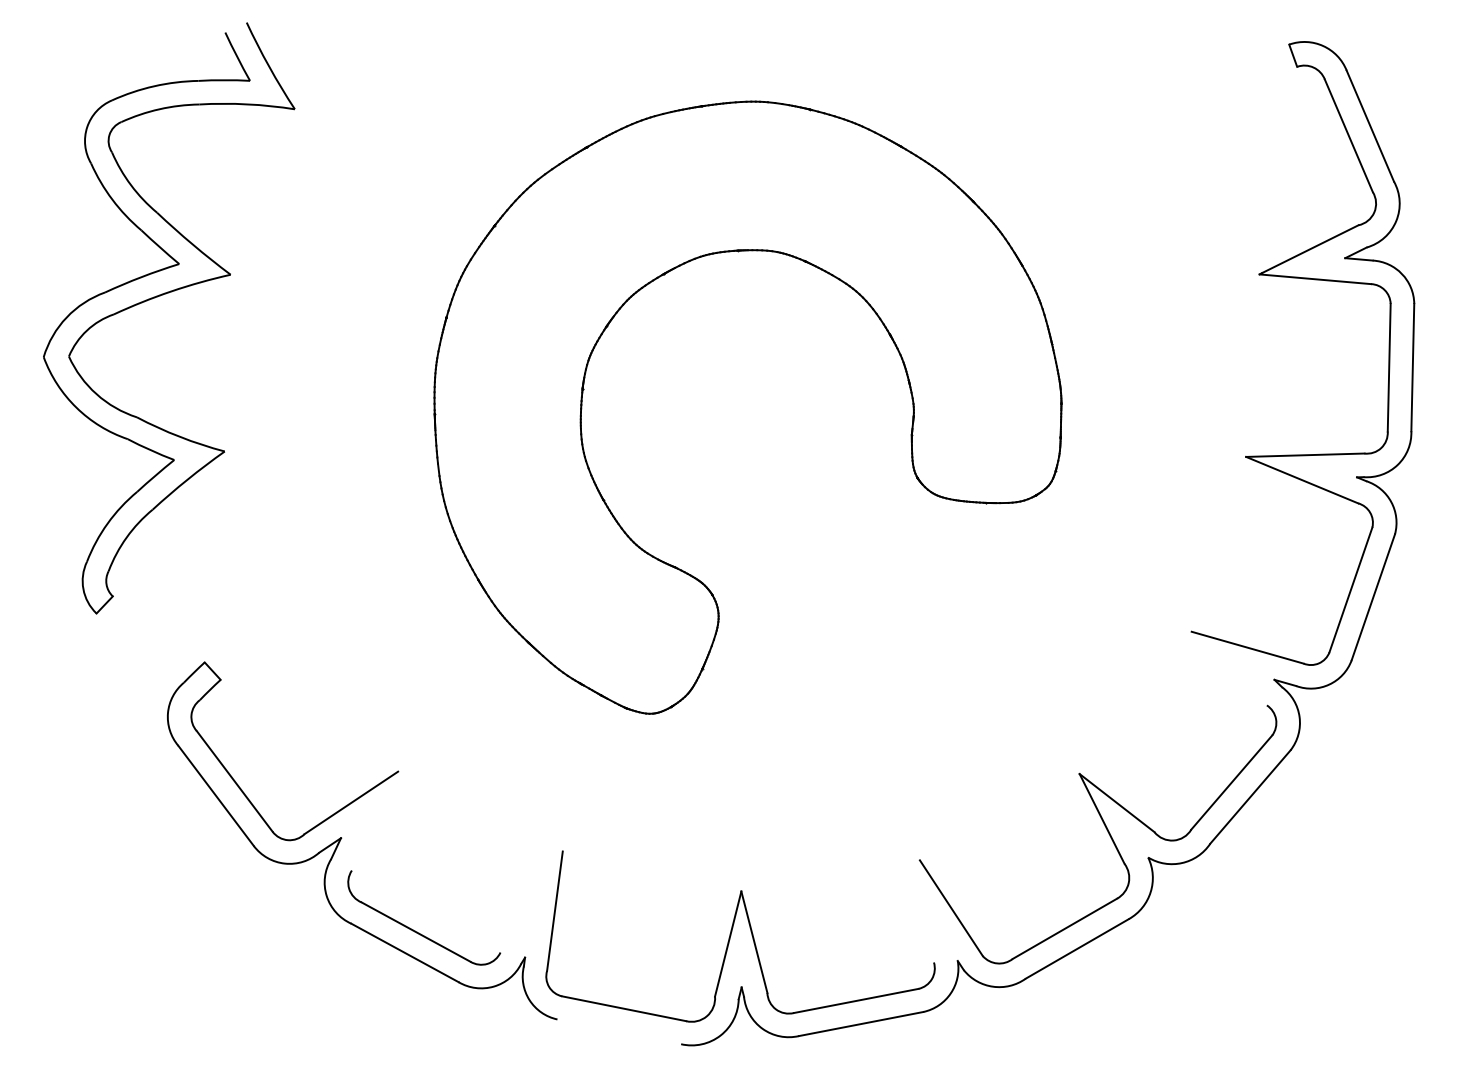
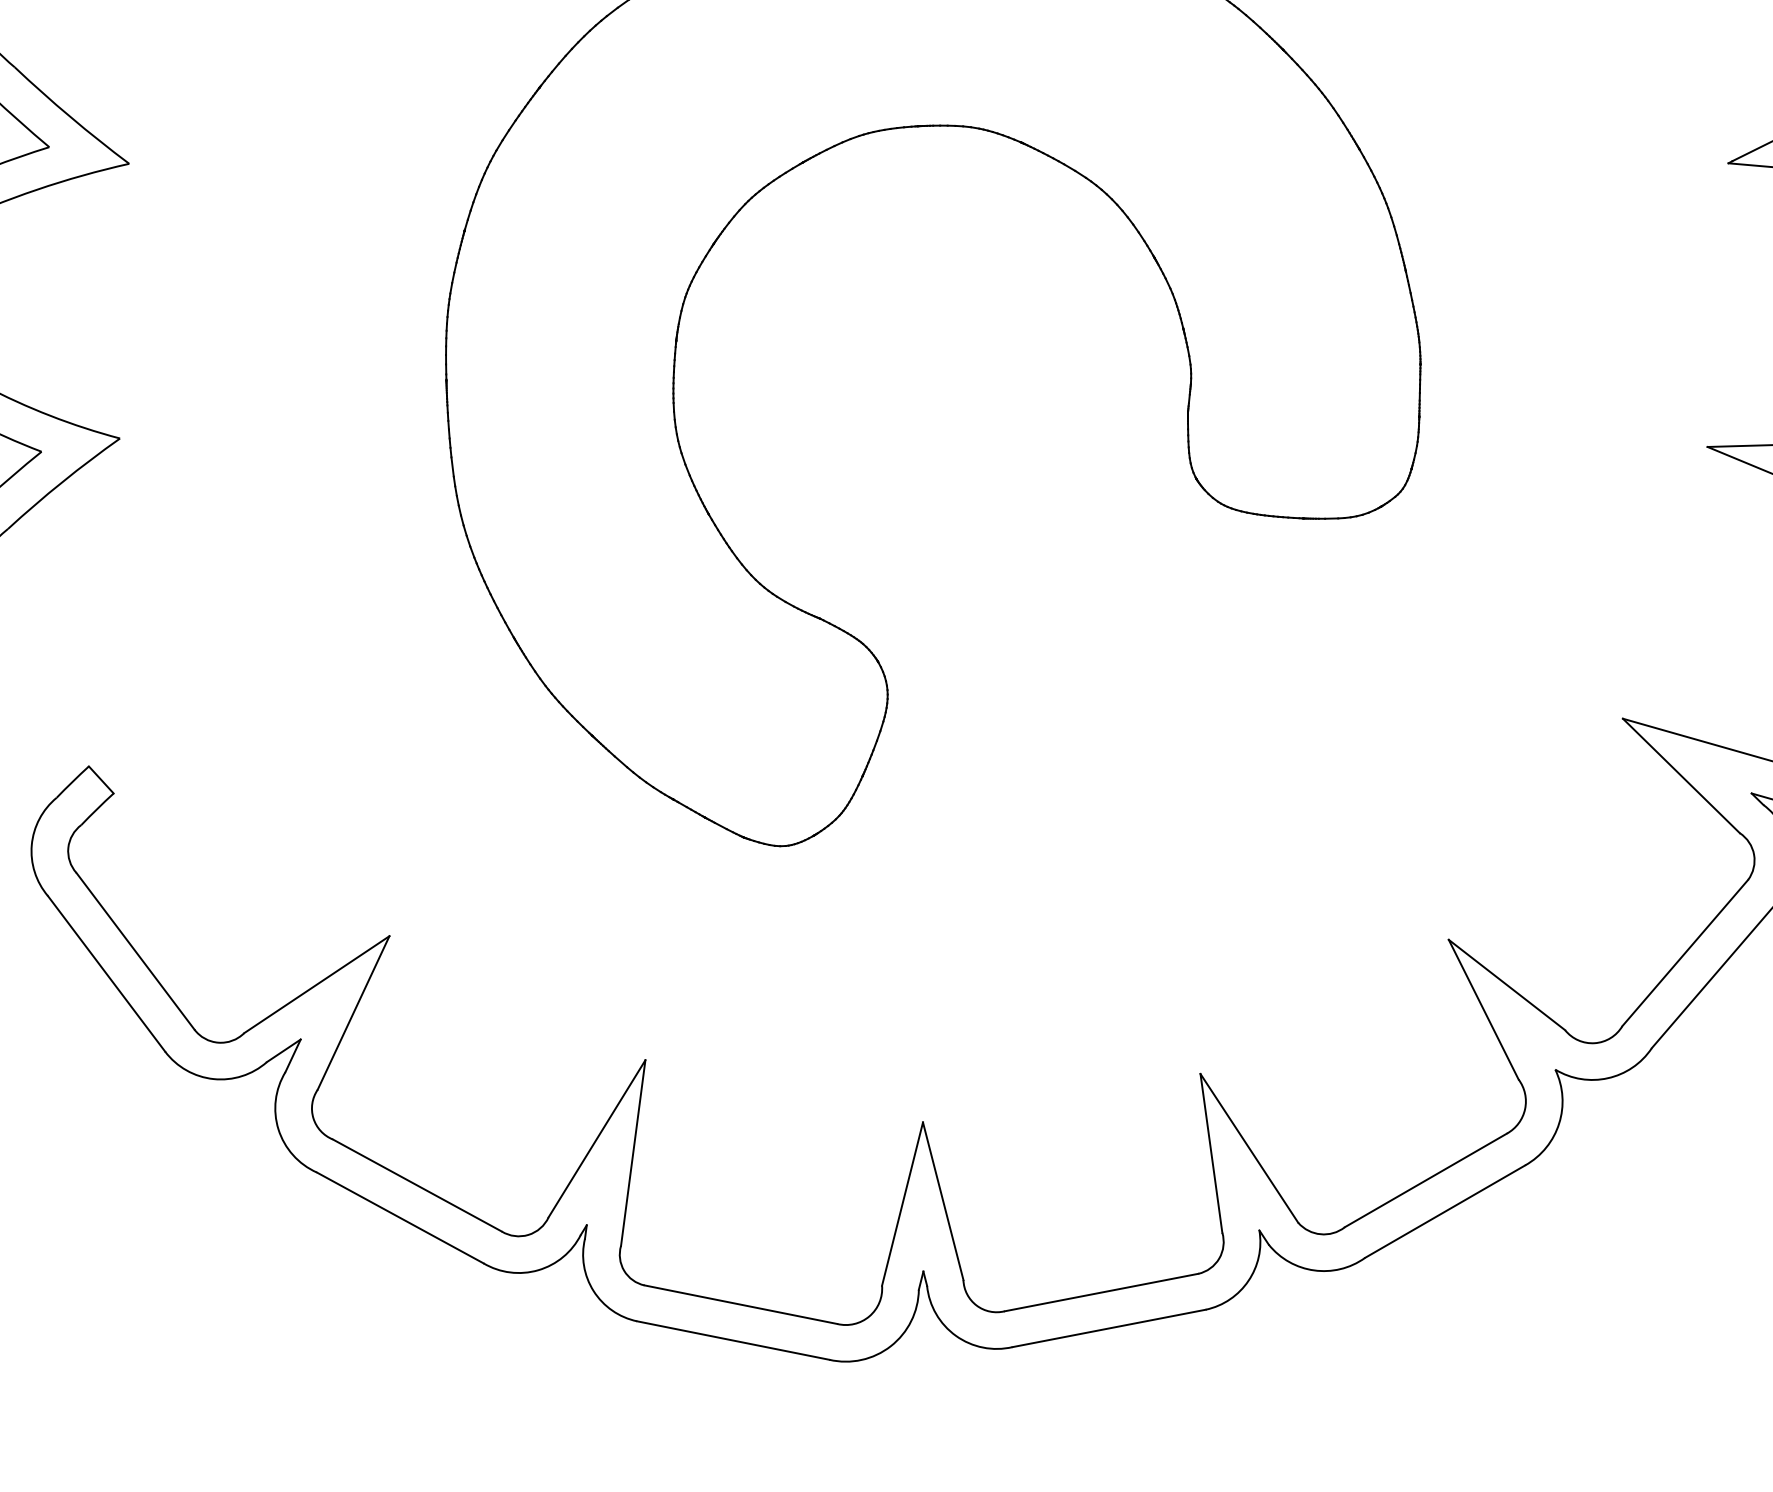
line: (1228, 668) -> (1680, 775), added
line: (374, 820) -> (352, 1012), added
line: (531, 901) -> (596, 1137), added
line: (926, 911) -> (1210, 1153), added
line: (619, 1031) -> (733, 1340), added

